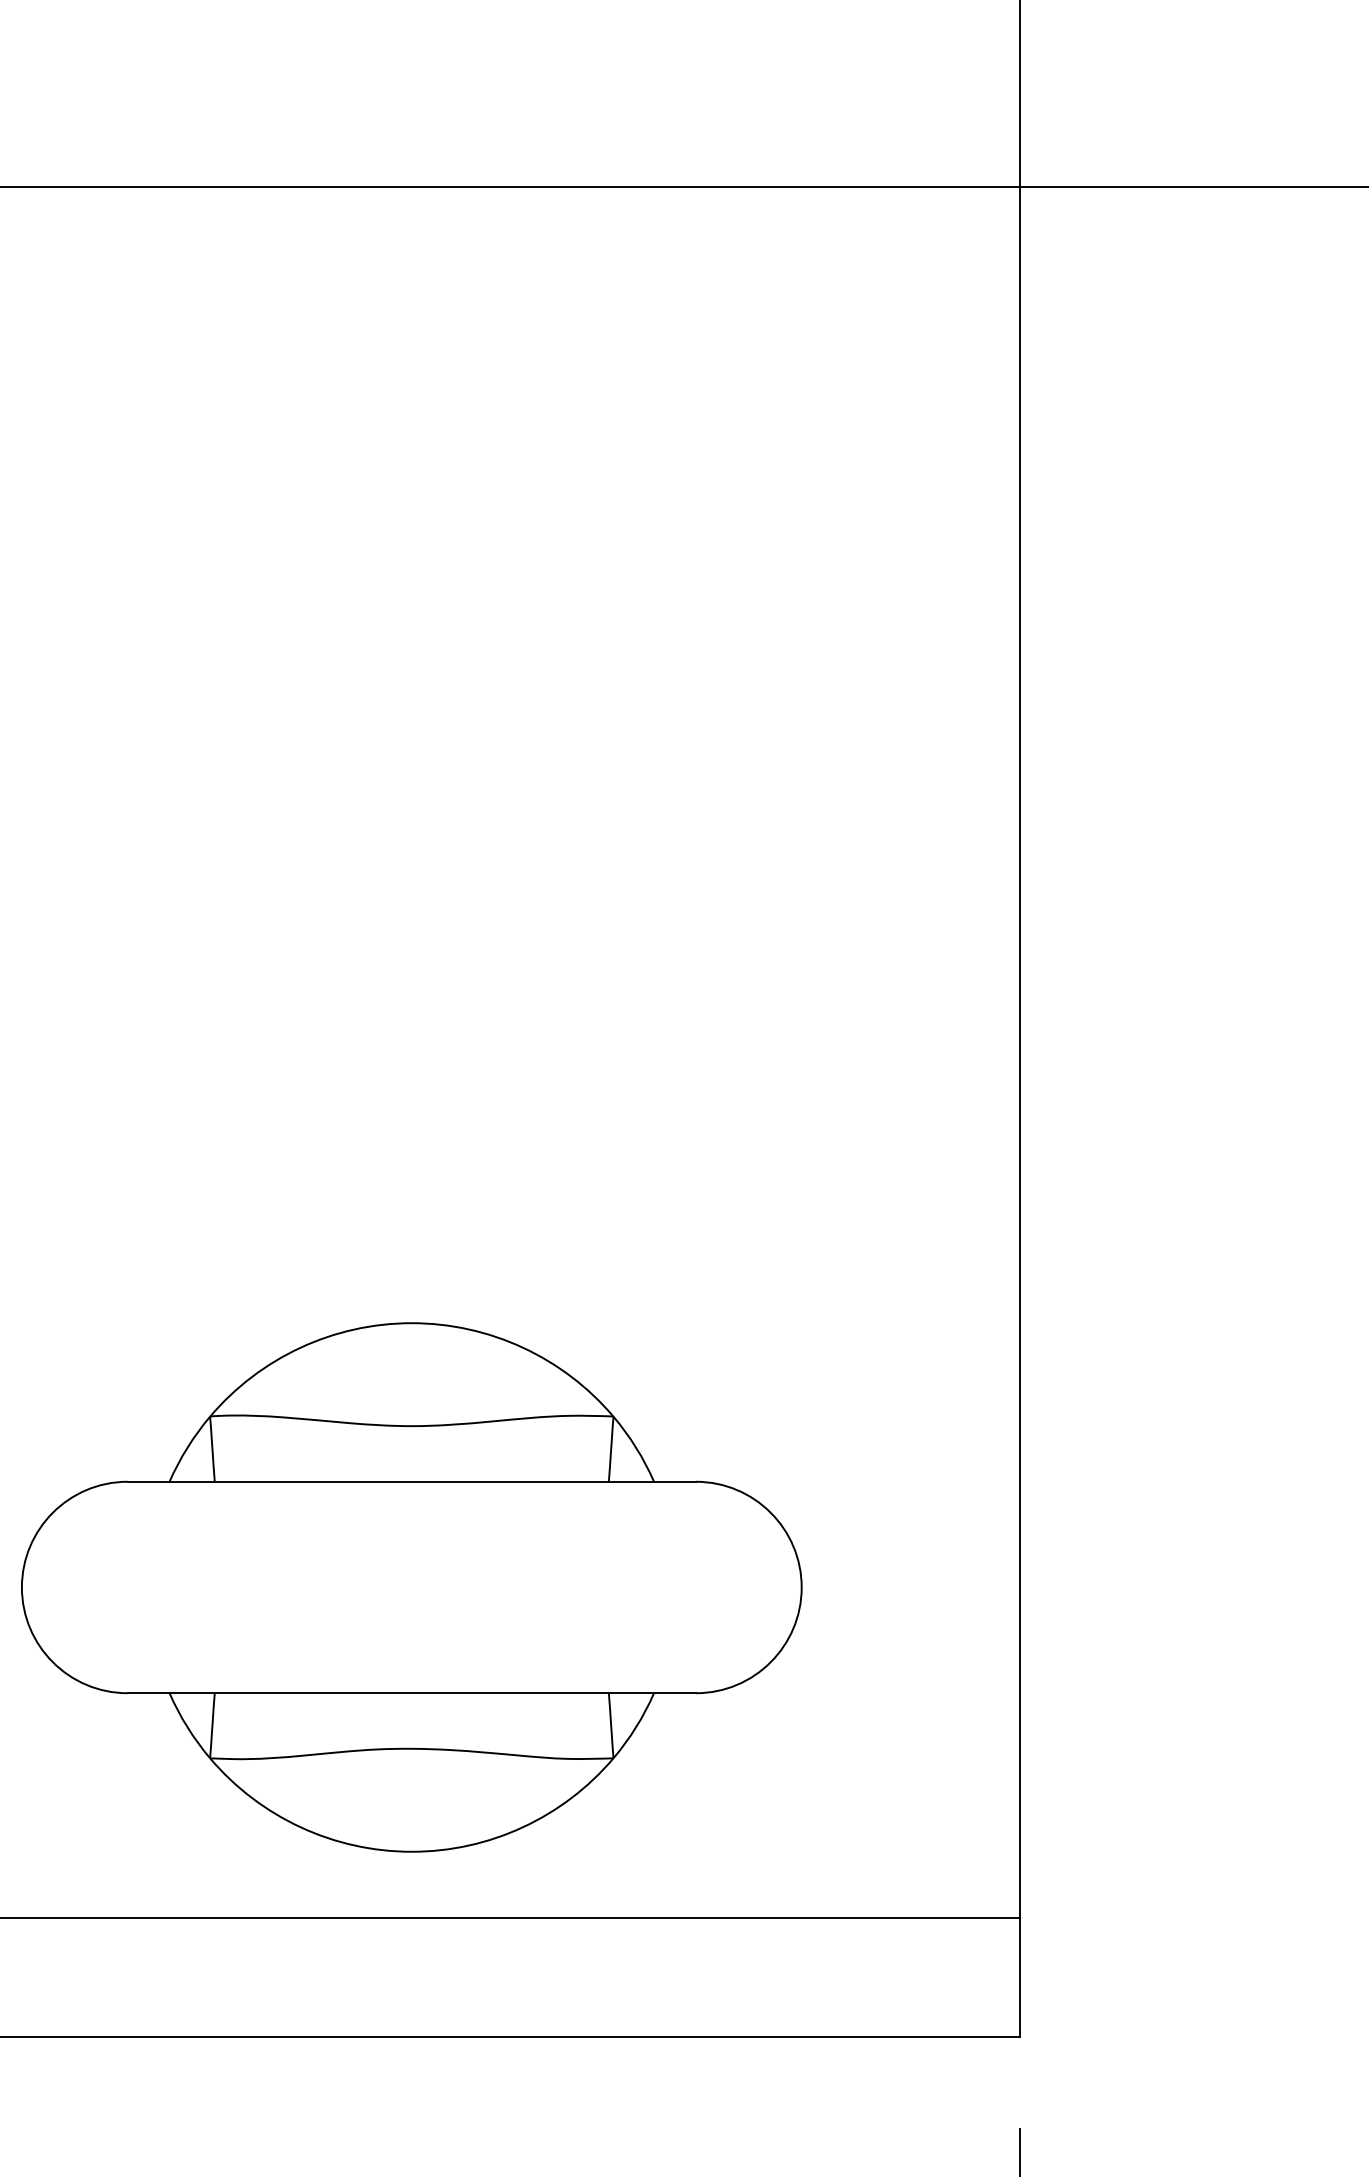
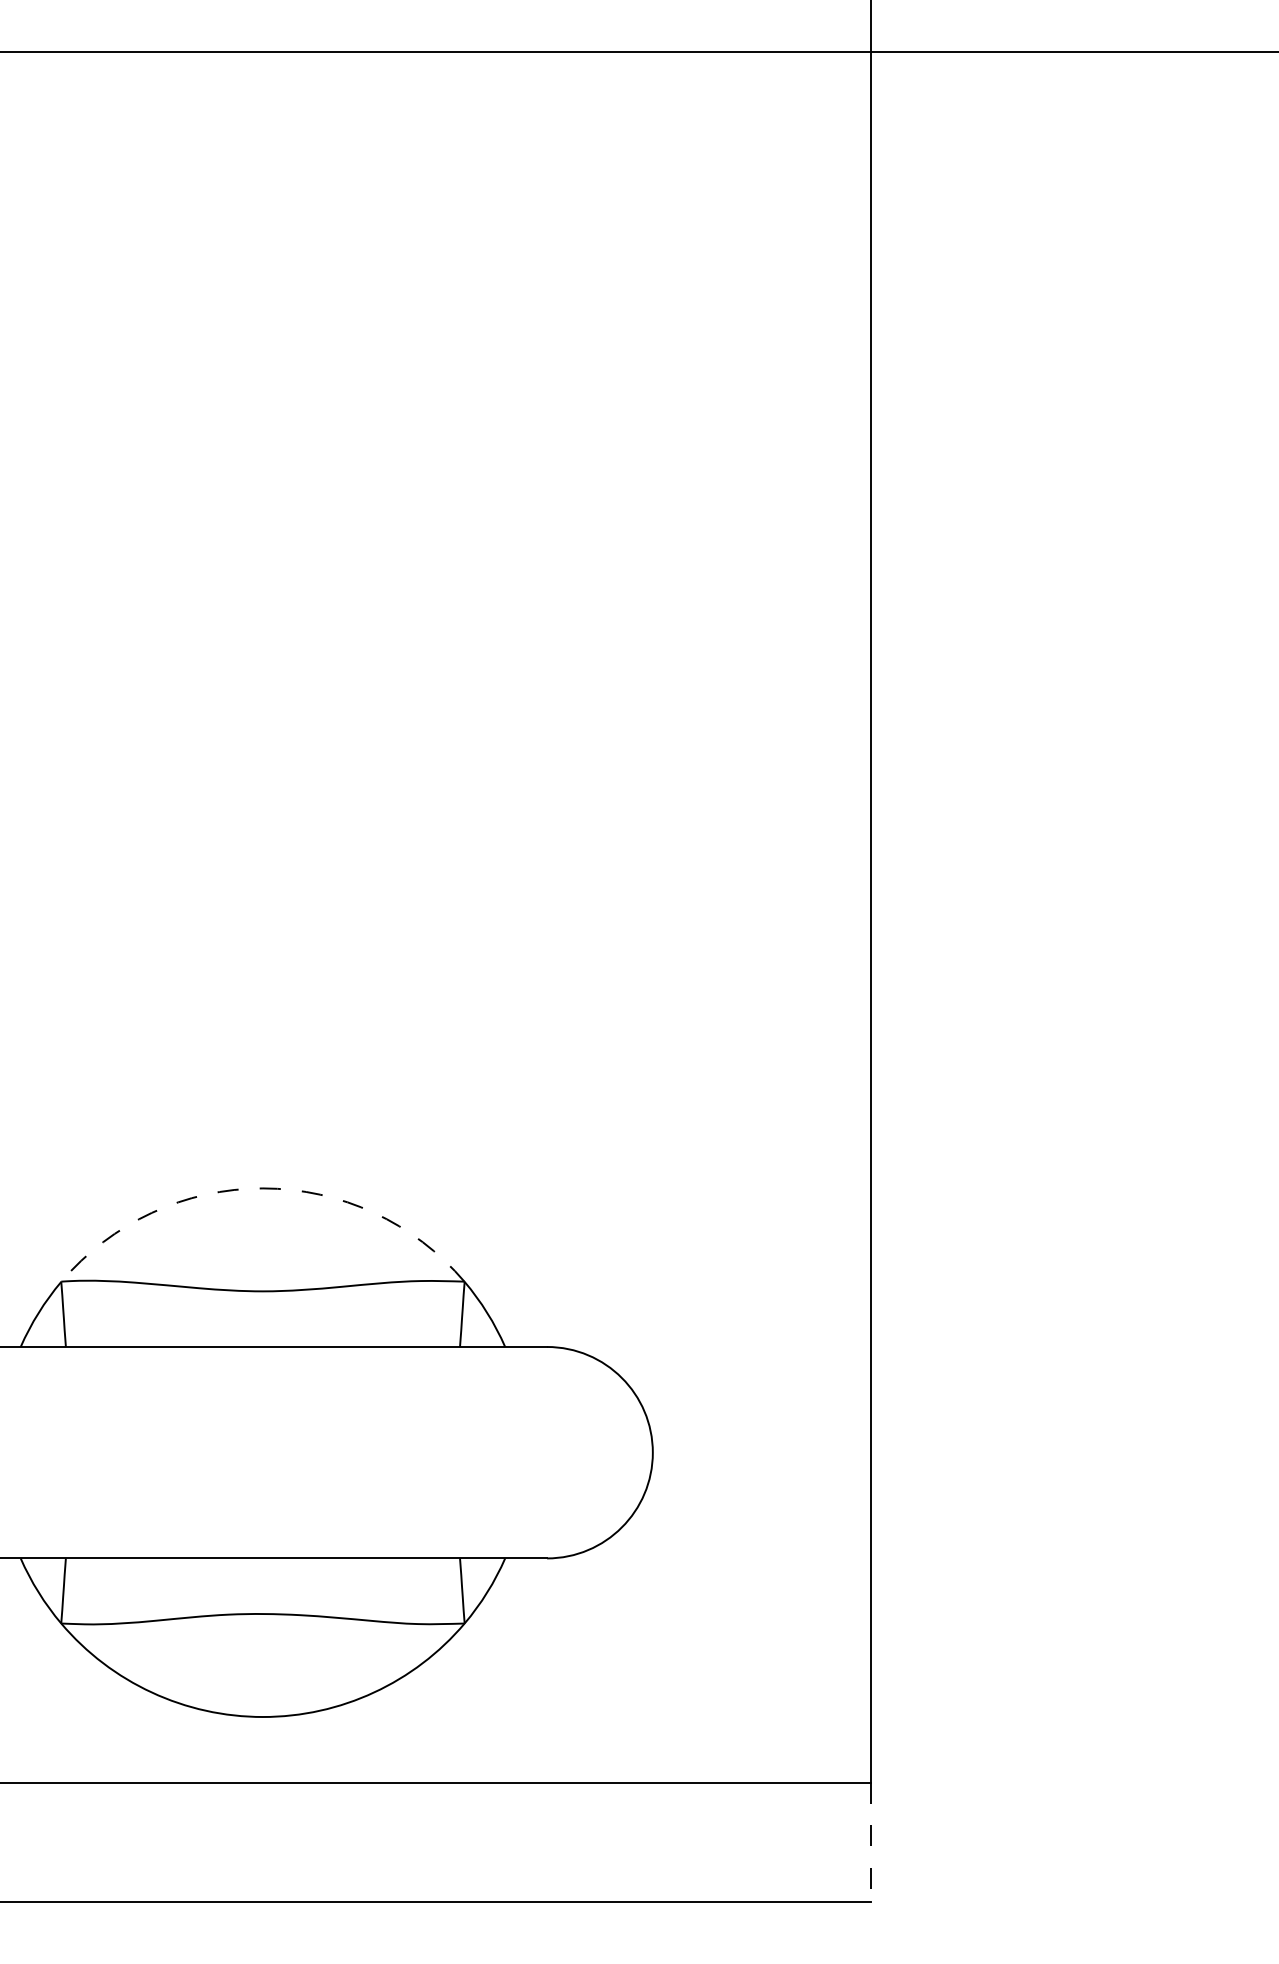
arc: (411, 1323) -> (262, 1188), solid -> dashed
line: (1019, 1977) -> (870, 1842), solid -> dashed

